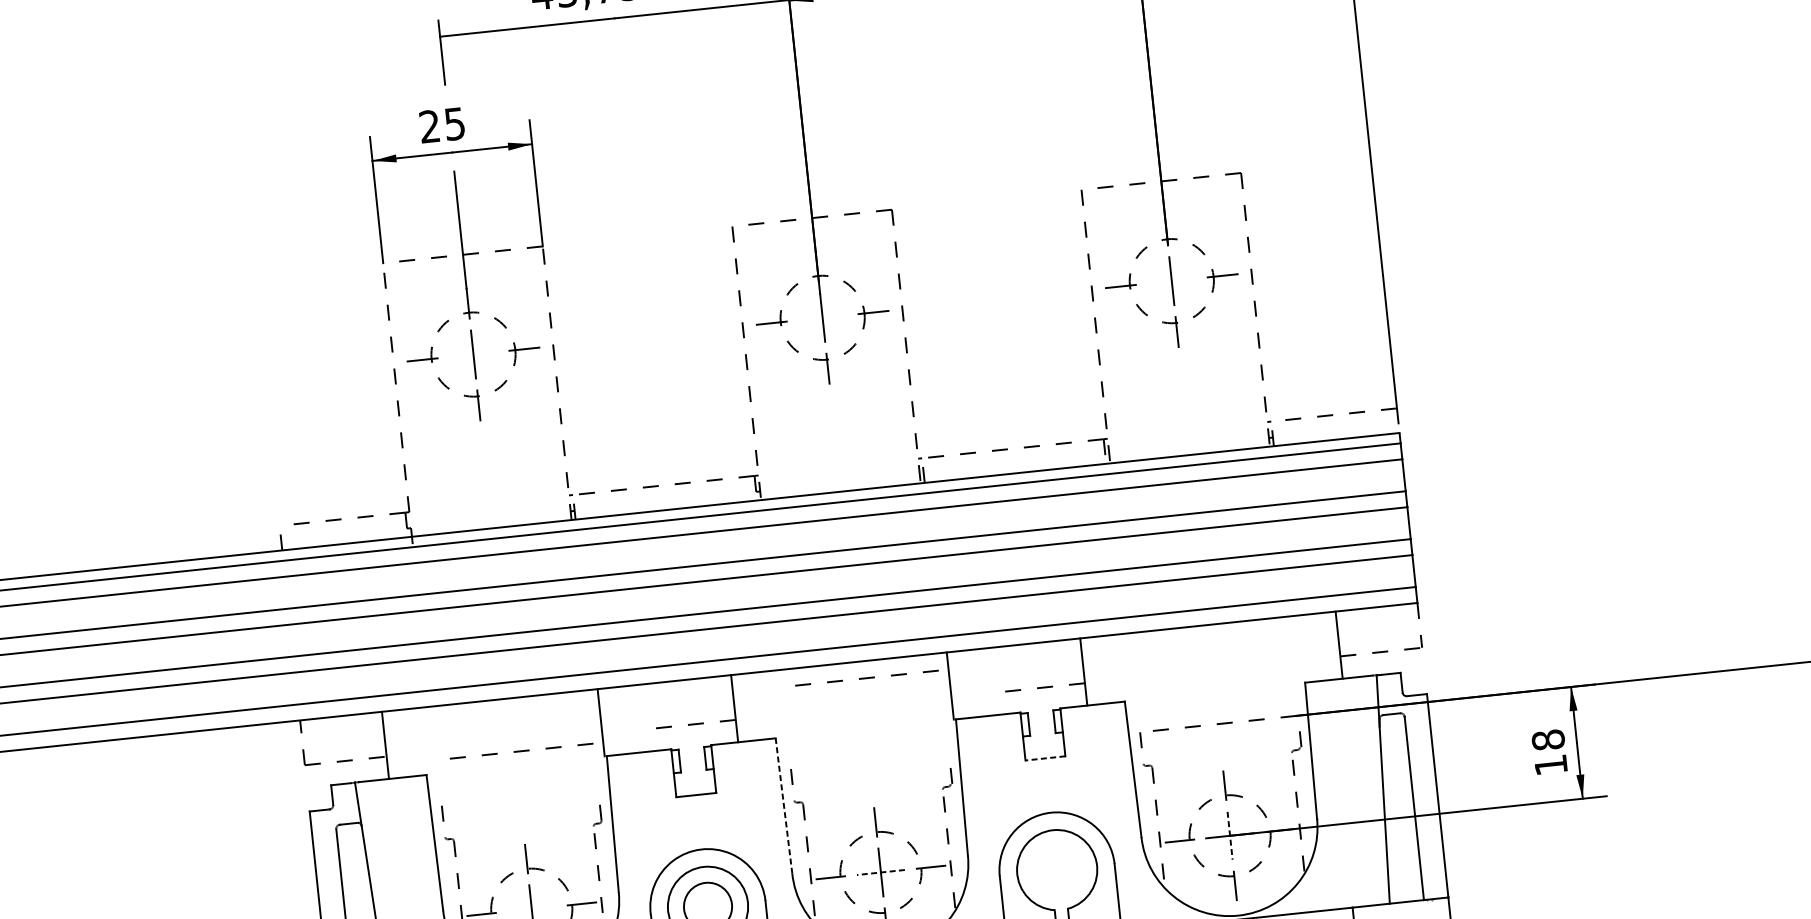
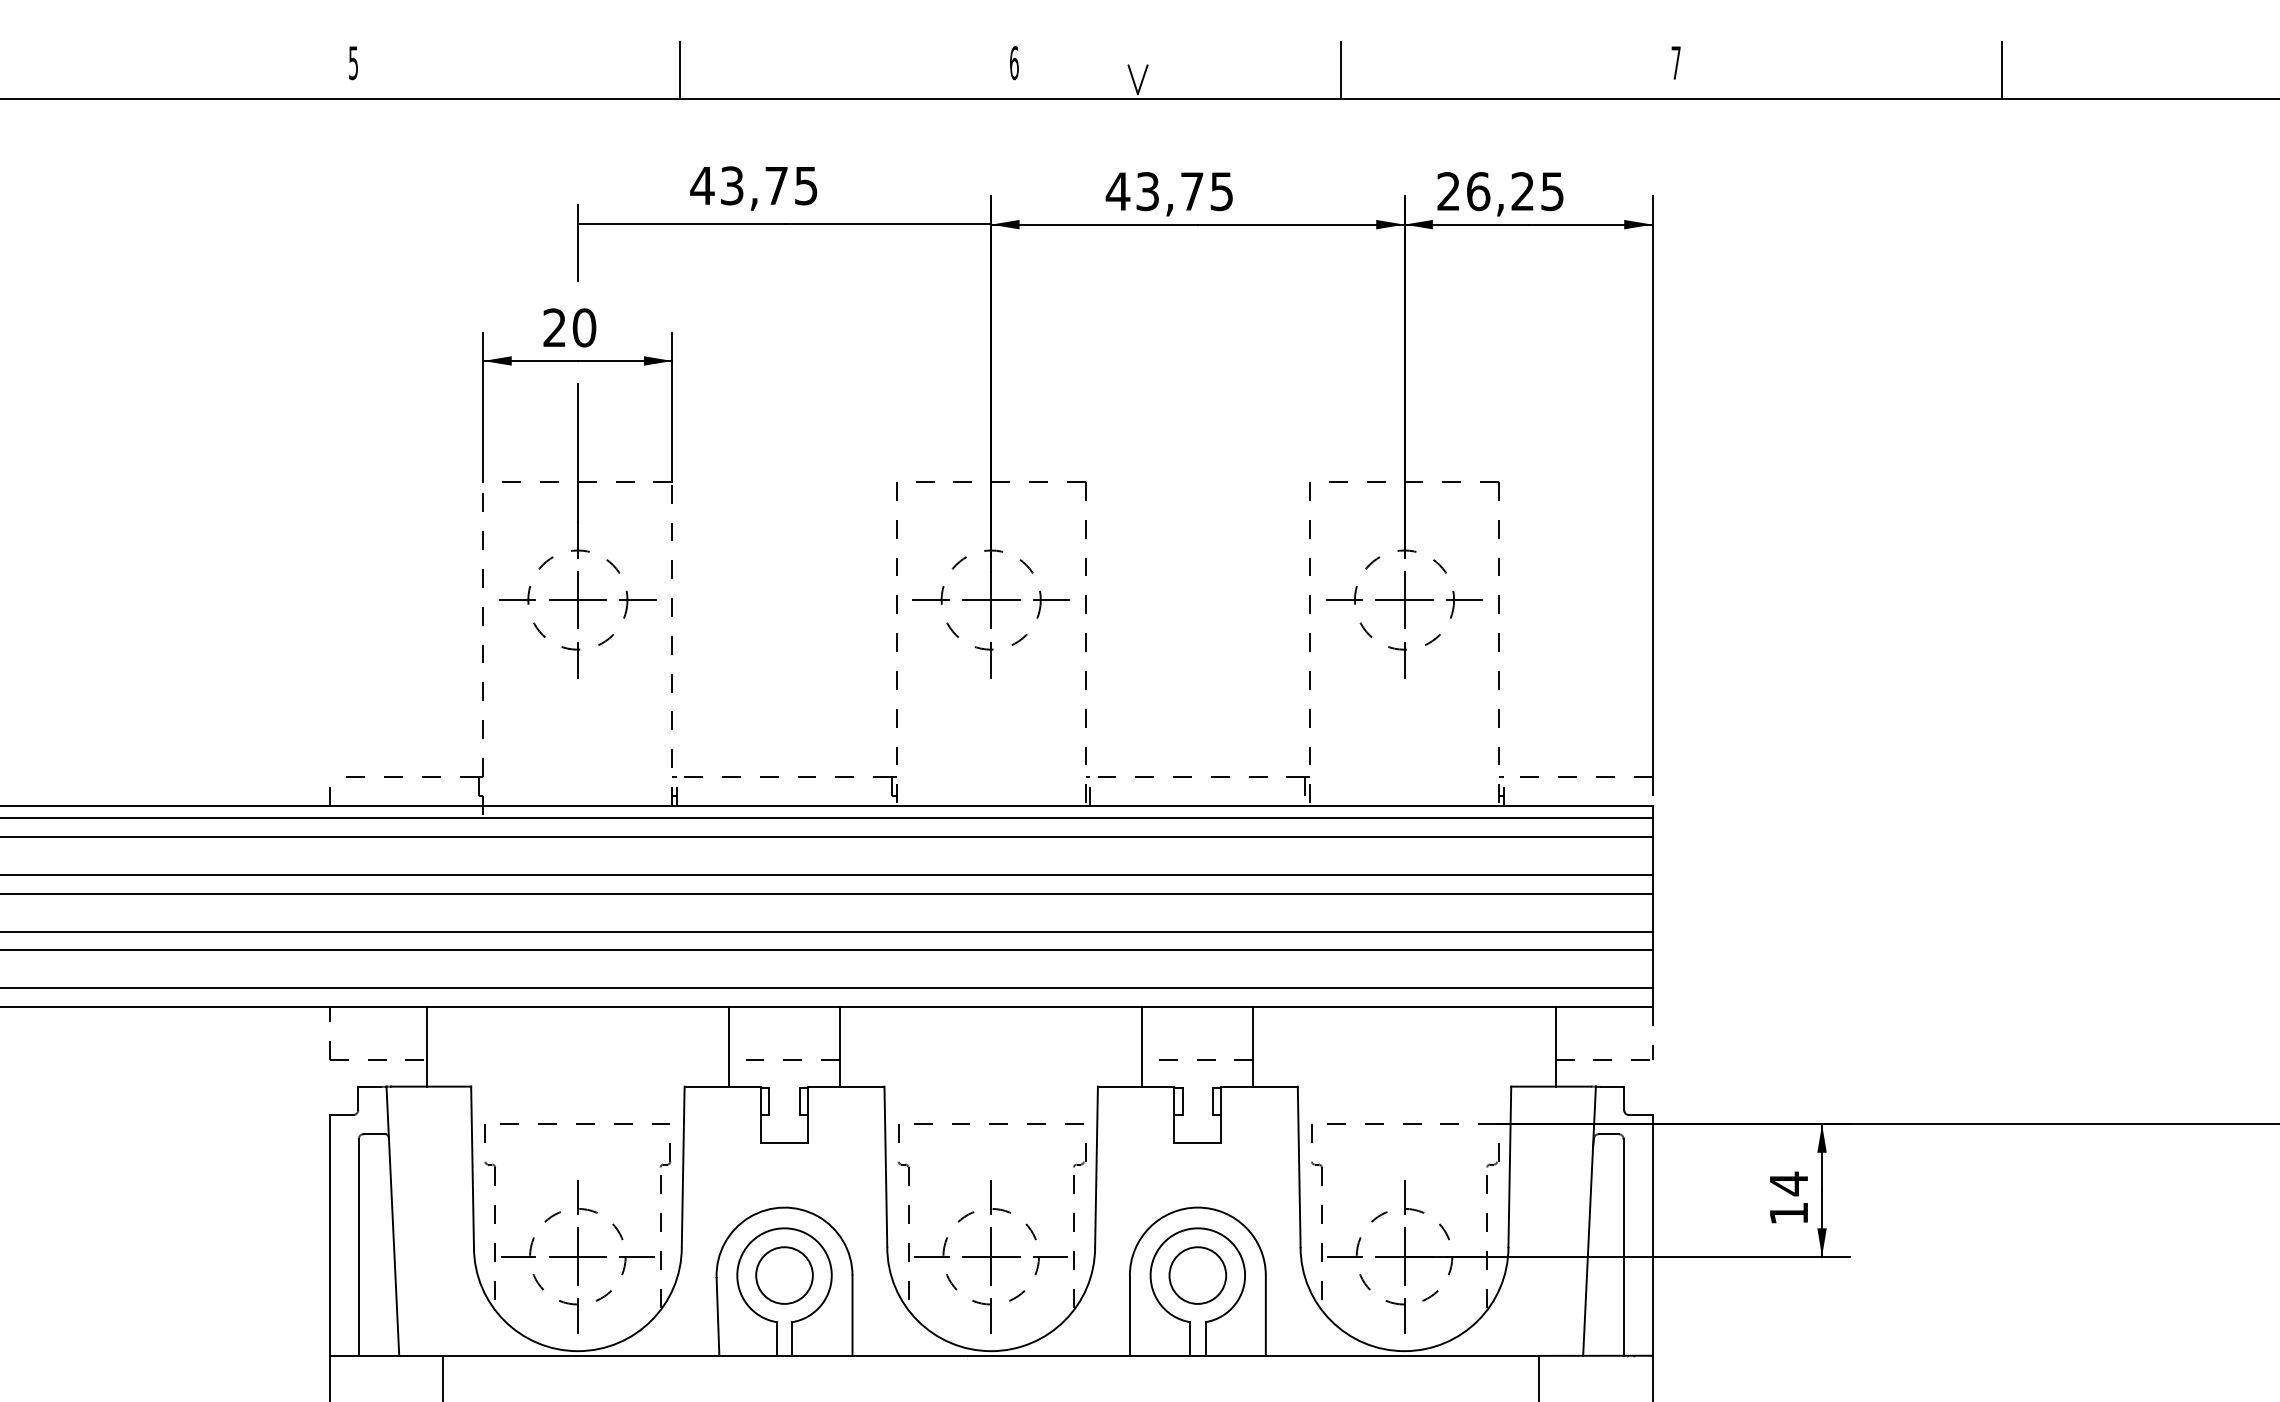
text: (454, 123) -> (584, 327), 25 -> 20
line: (1171, 281) -> (1404, 600), added
line: (822, 318) -> (990, 600), added
line: (473, 354) -> (577, 600), added
line: (866, 677) -> (998, 1123), moved
line: (950, 685) -> (1142, 1046), moved
line: (601, 722) -> (729, 1046), moved
text: (1547, 739) -> (1788, 1183), 18 -> 14
line: (520, 750) -> (584, 1123), moved
line: (1045, 758) -> (1197, 1143), dashed -> solid
line: (783, 805) -> (885, 1166), dashed -> solid
line: (1230, 836) -> (1404, 1257), dashed -> solid
circle: (1056, 870) -> (1197, 1275), added
line: (880, 872) -> (990, 1256), dashed -> solid
line: (531, 909) -> (577, 1256), added

